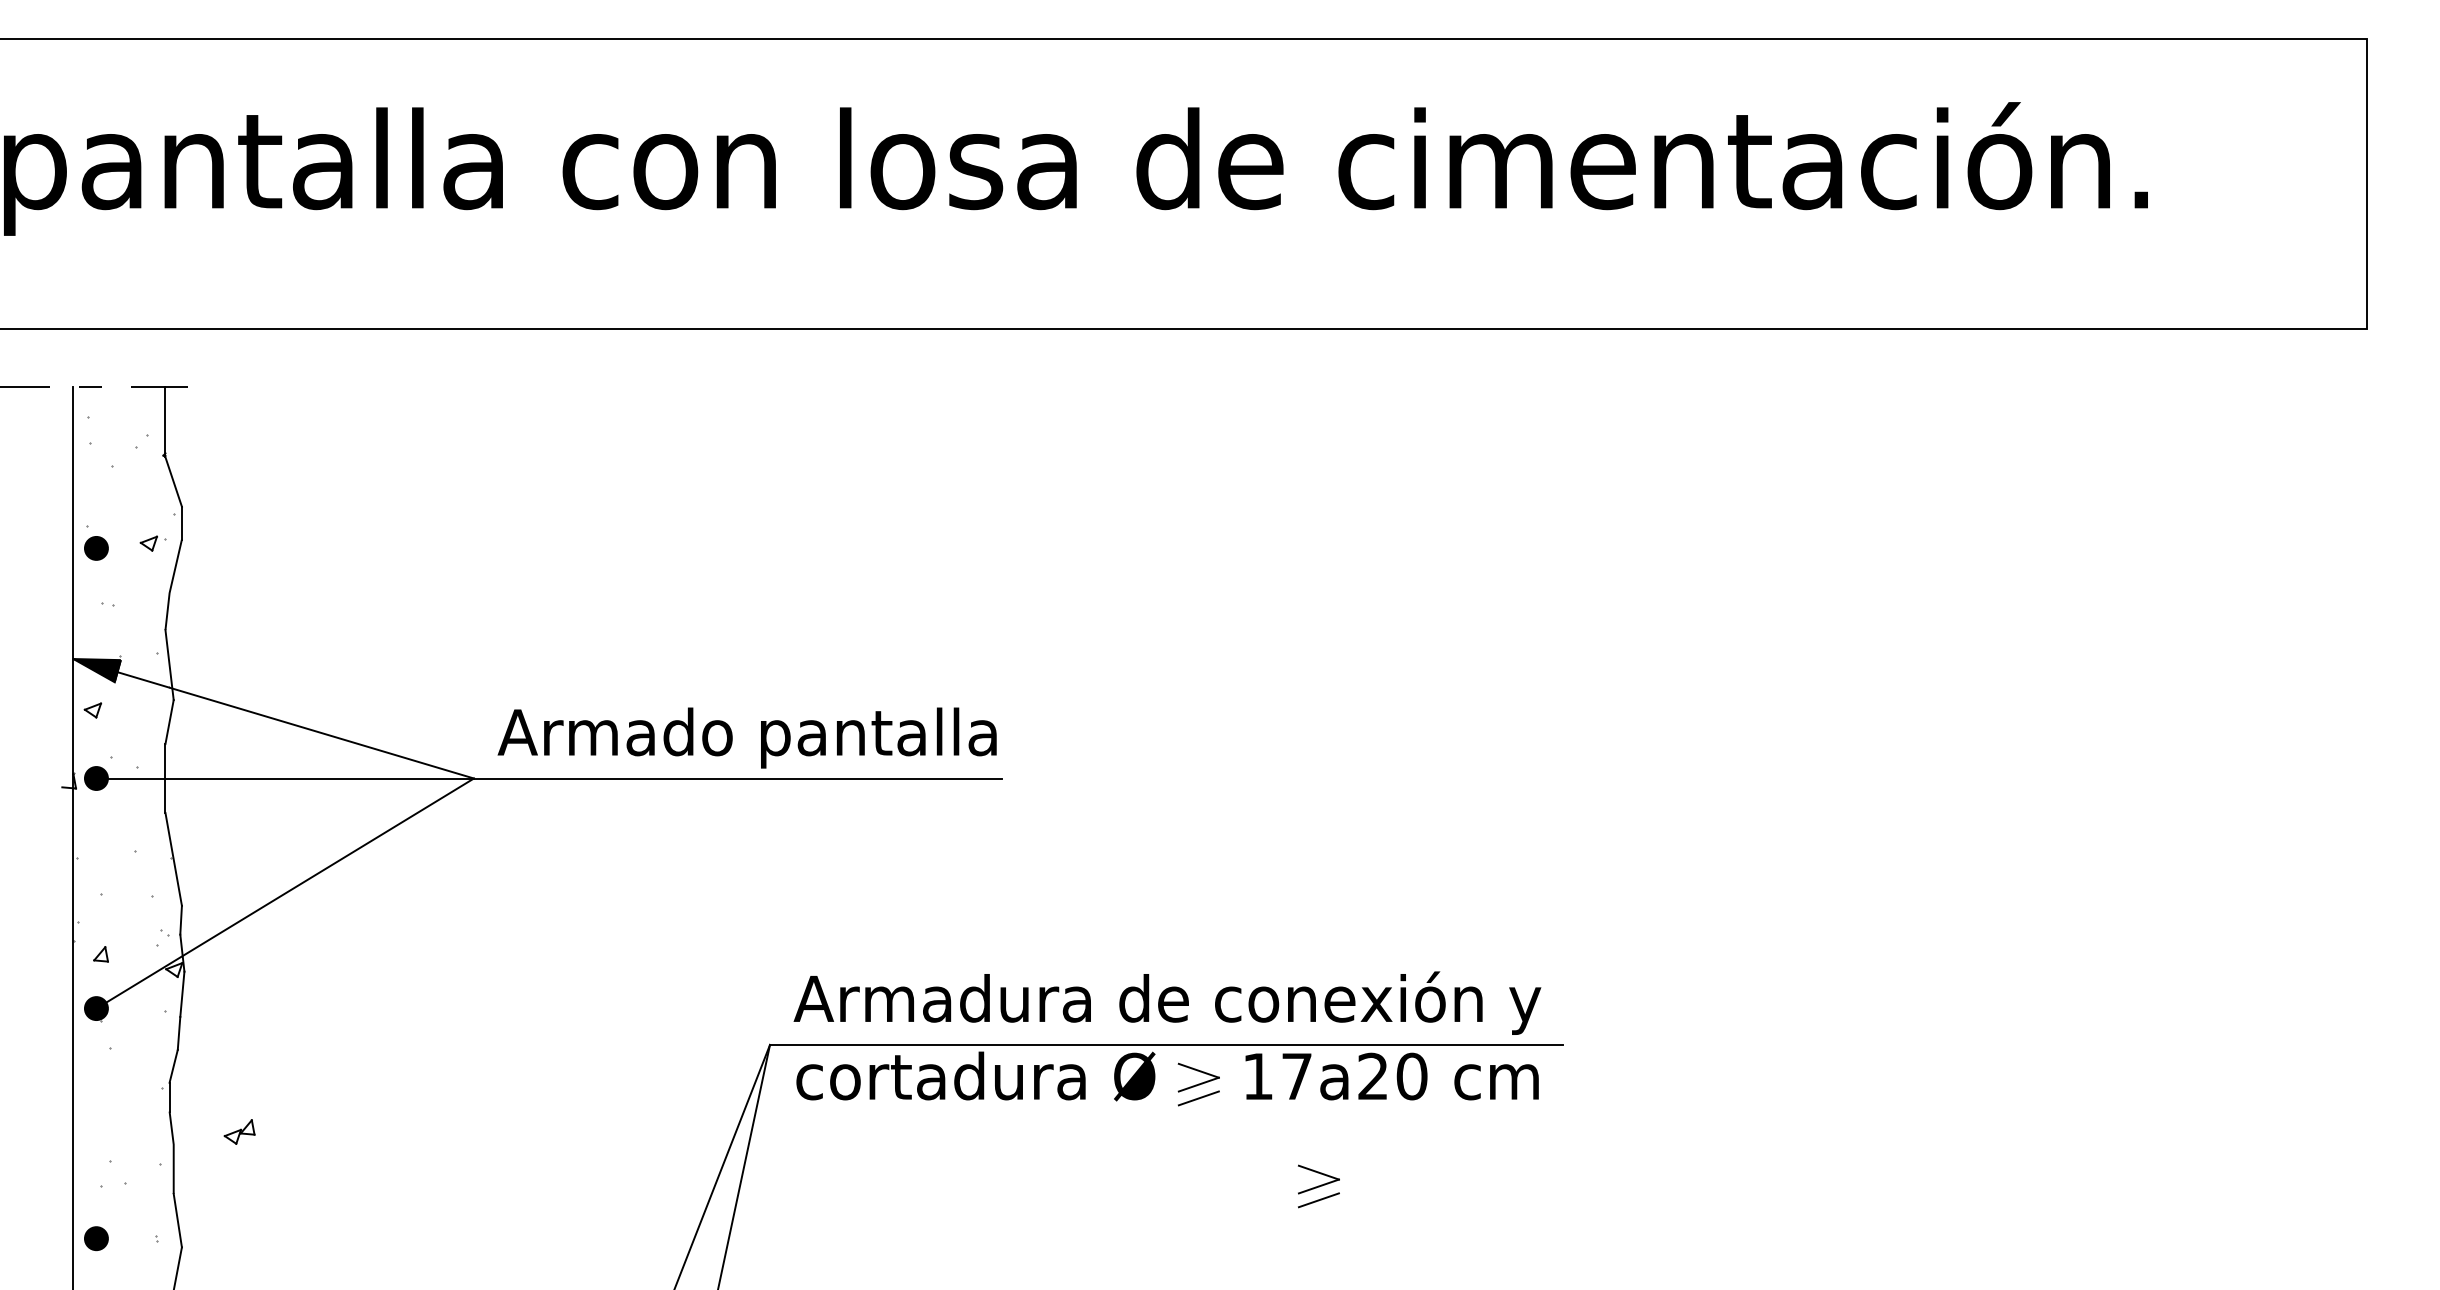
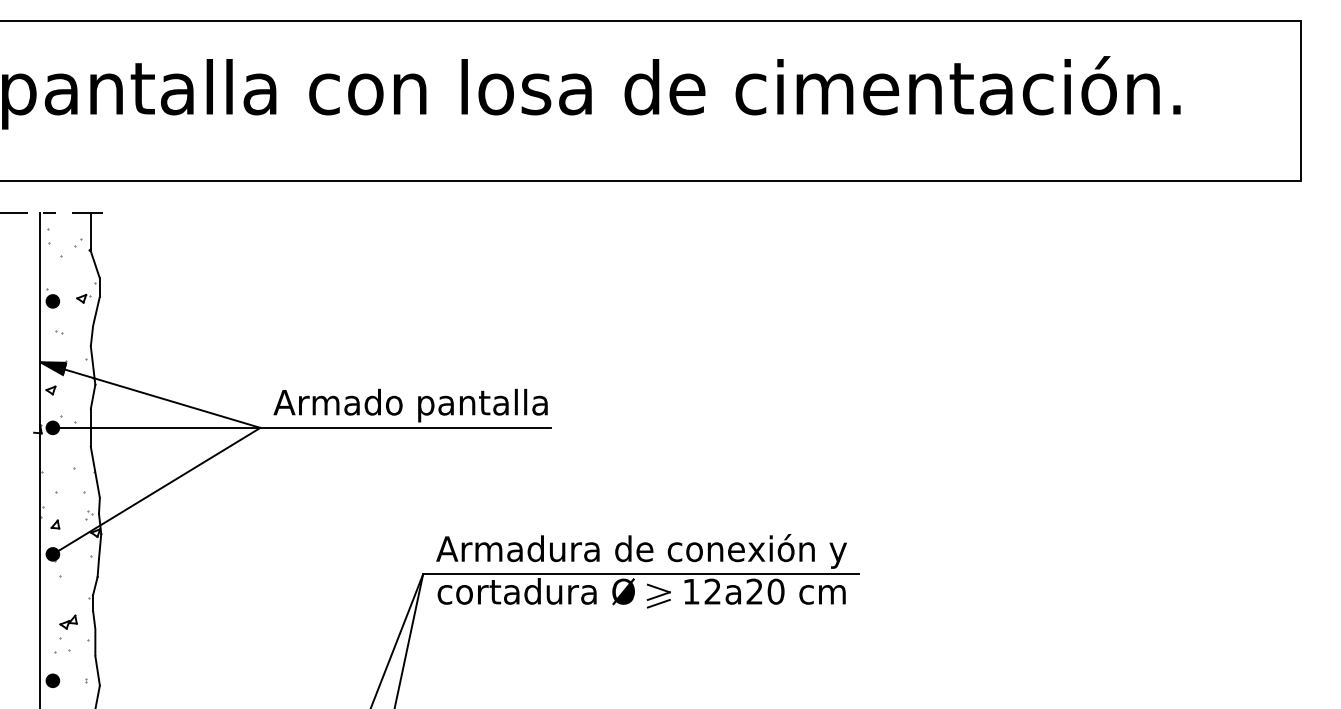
text: (1296, 1076) -> (712, 591), 17a20 -> 12a20
part: (239, 1130) -> (68, 621), moved
part: (1318, 1185) -> (724, 651), removed

